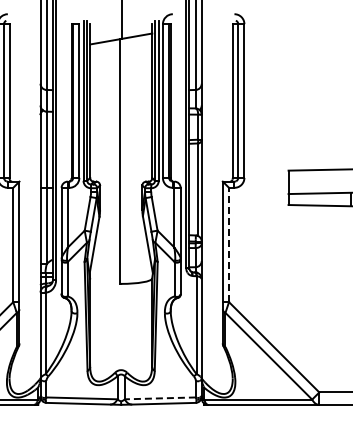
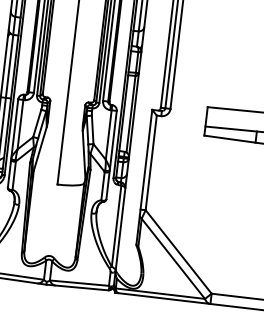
line: (229, 244) -> (151, 162), dashed -> solid
line: (160, 398) -> (79, 283), dashed -> solid

